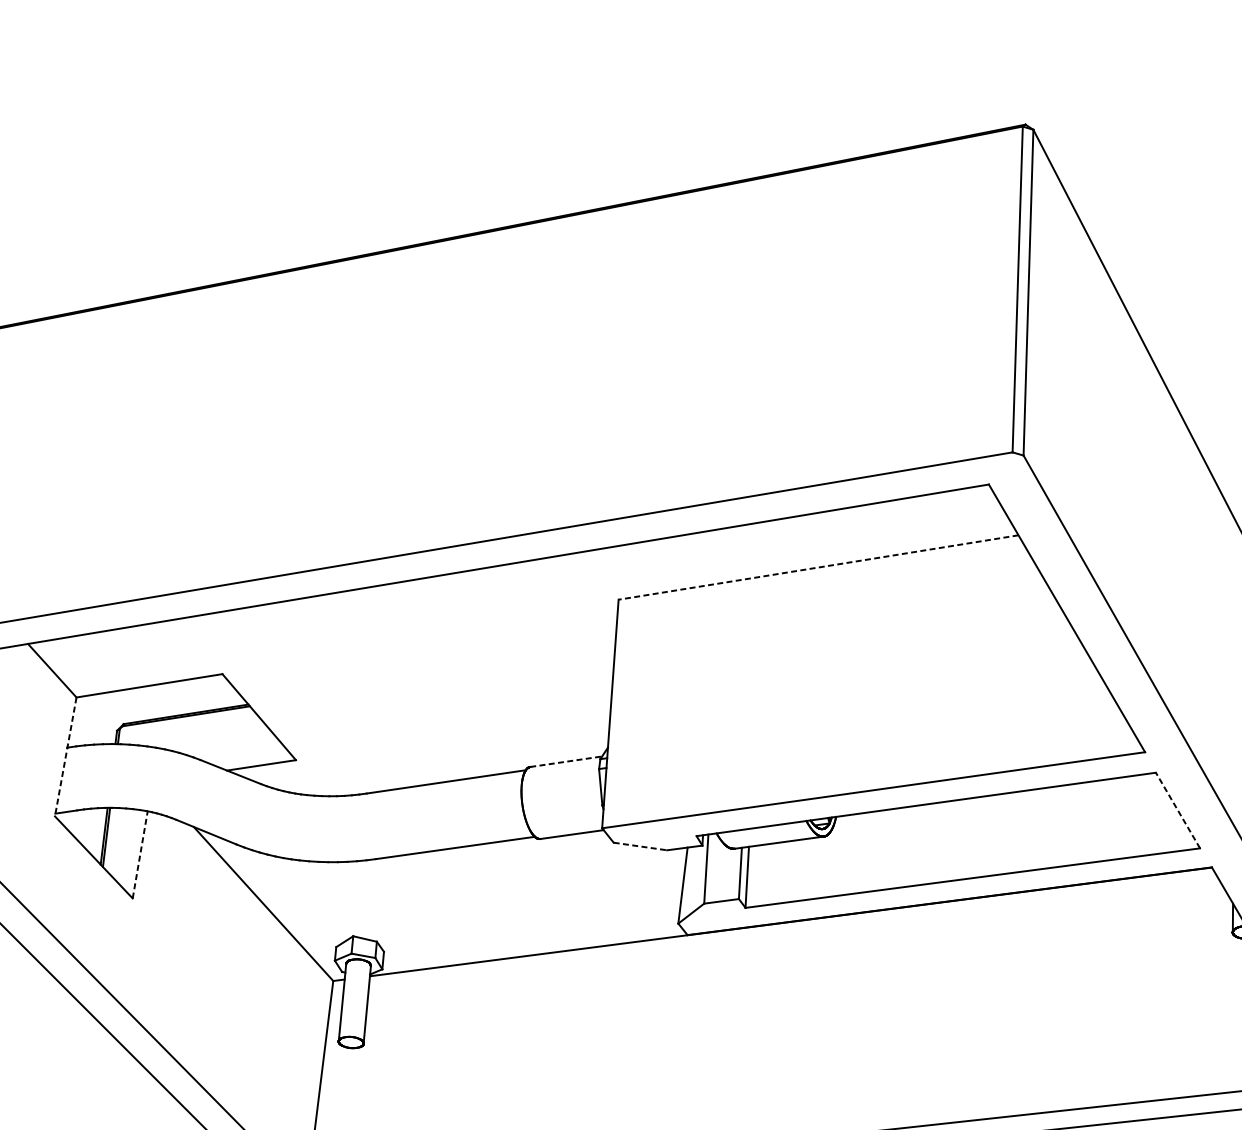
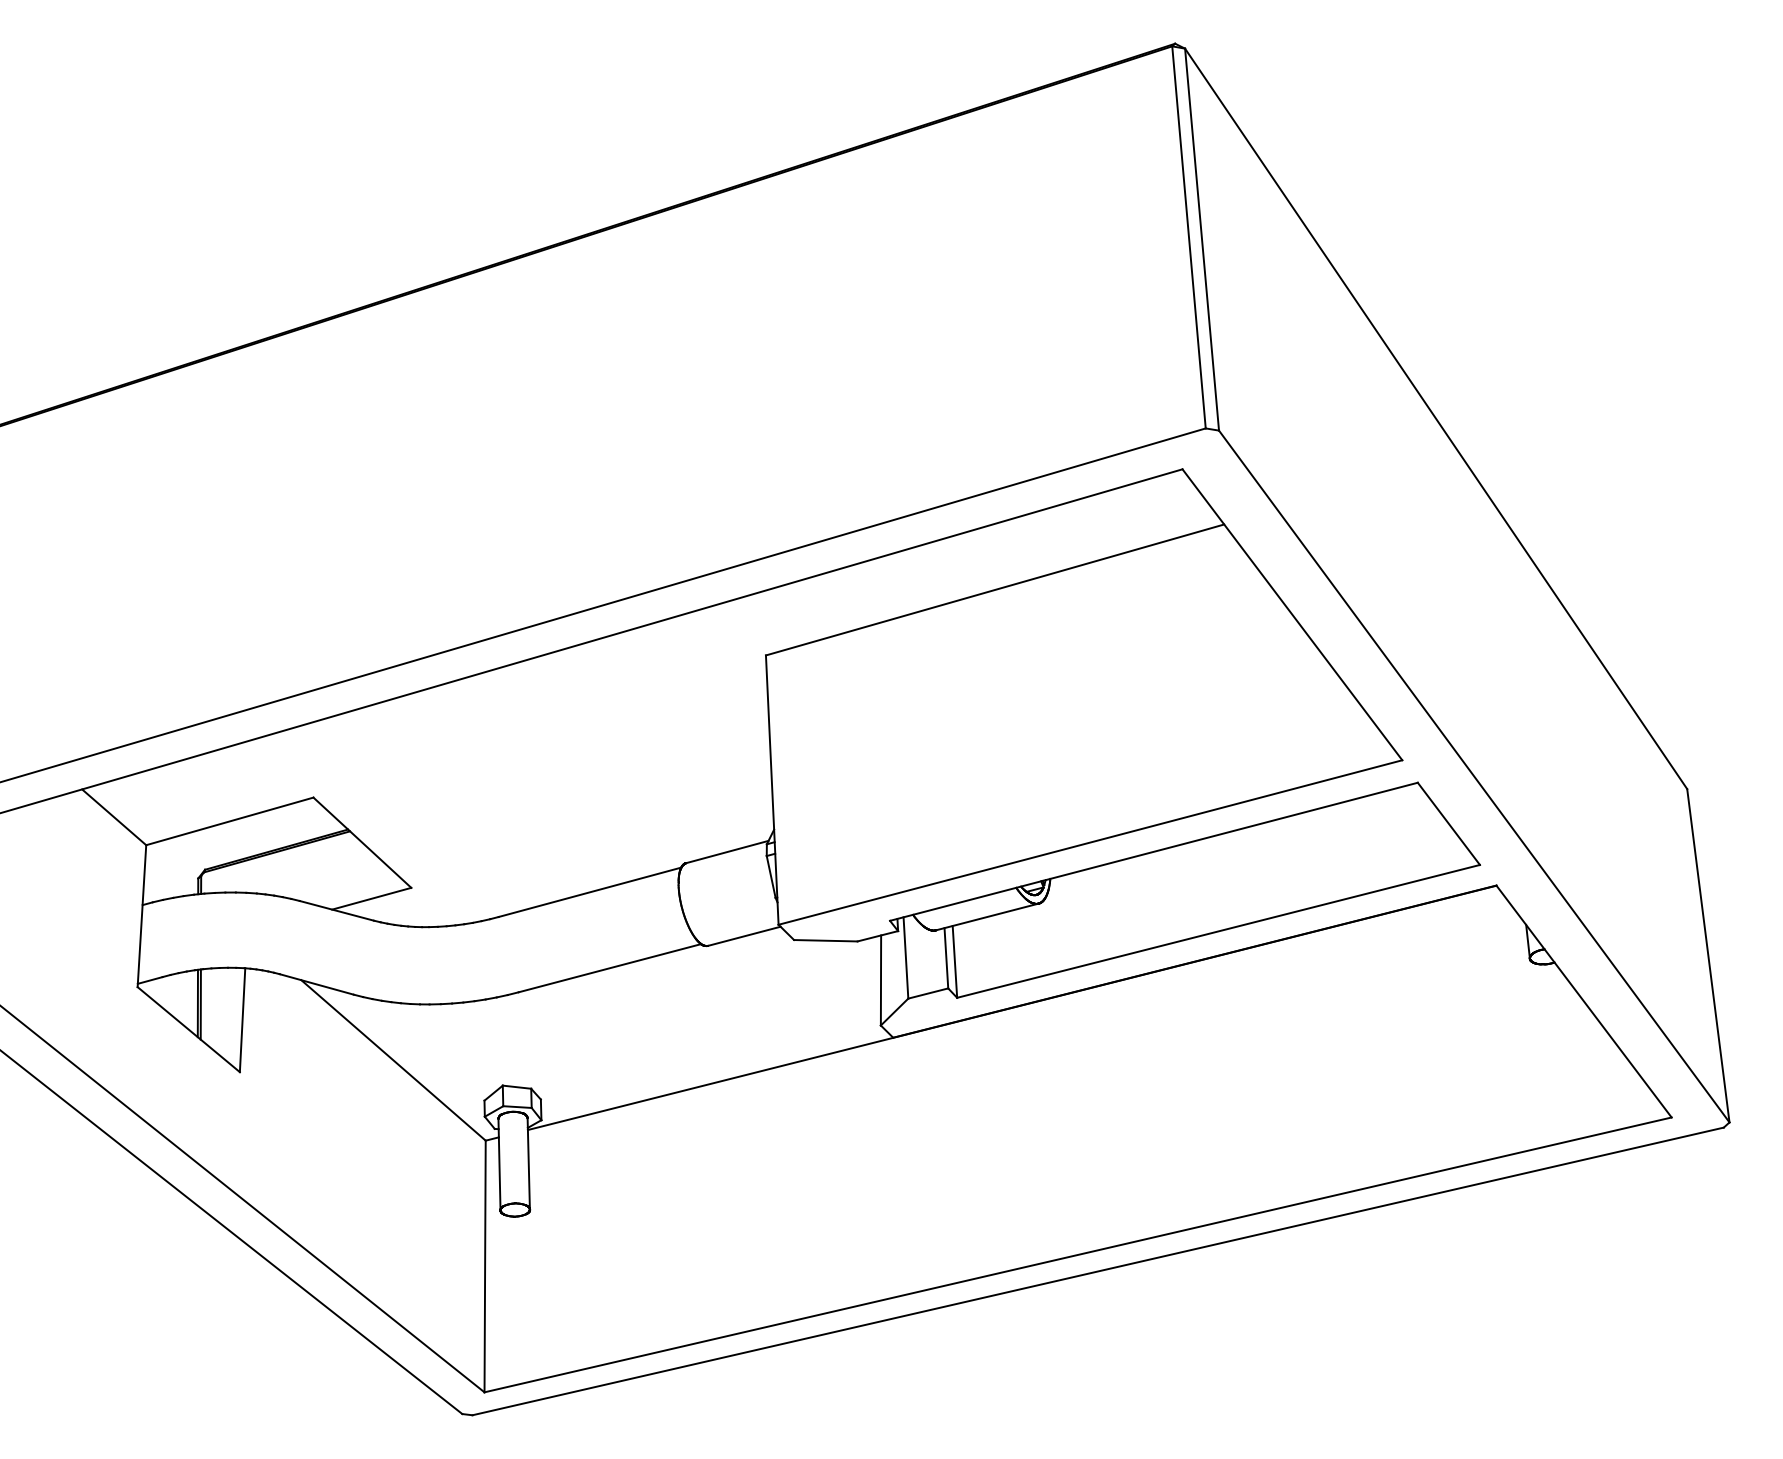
line: (818, 567) -> (994, 590), dashed -> solid
line: (65, 757) -> (141, 916), dashed -> solid
line: (566, 762) -> (727, 852), dashed -> solid
line: (1177, 810) -> (1448, 823), dashed -> solid
line: (640, 846) -> (825, 940), dashed -> solid
line: (140, 854) -> (242, 1019), dashed -> solid

